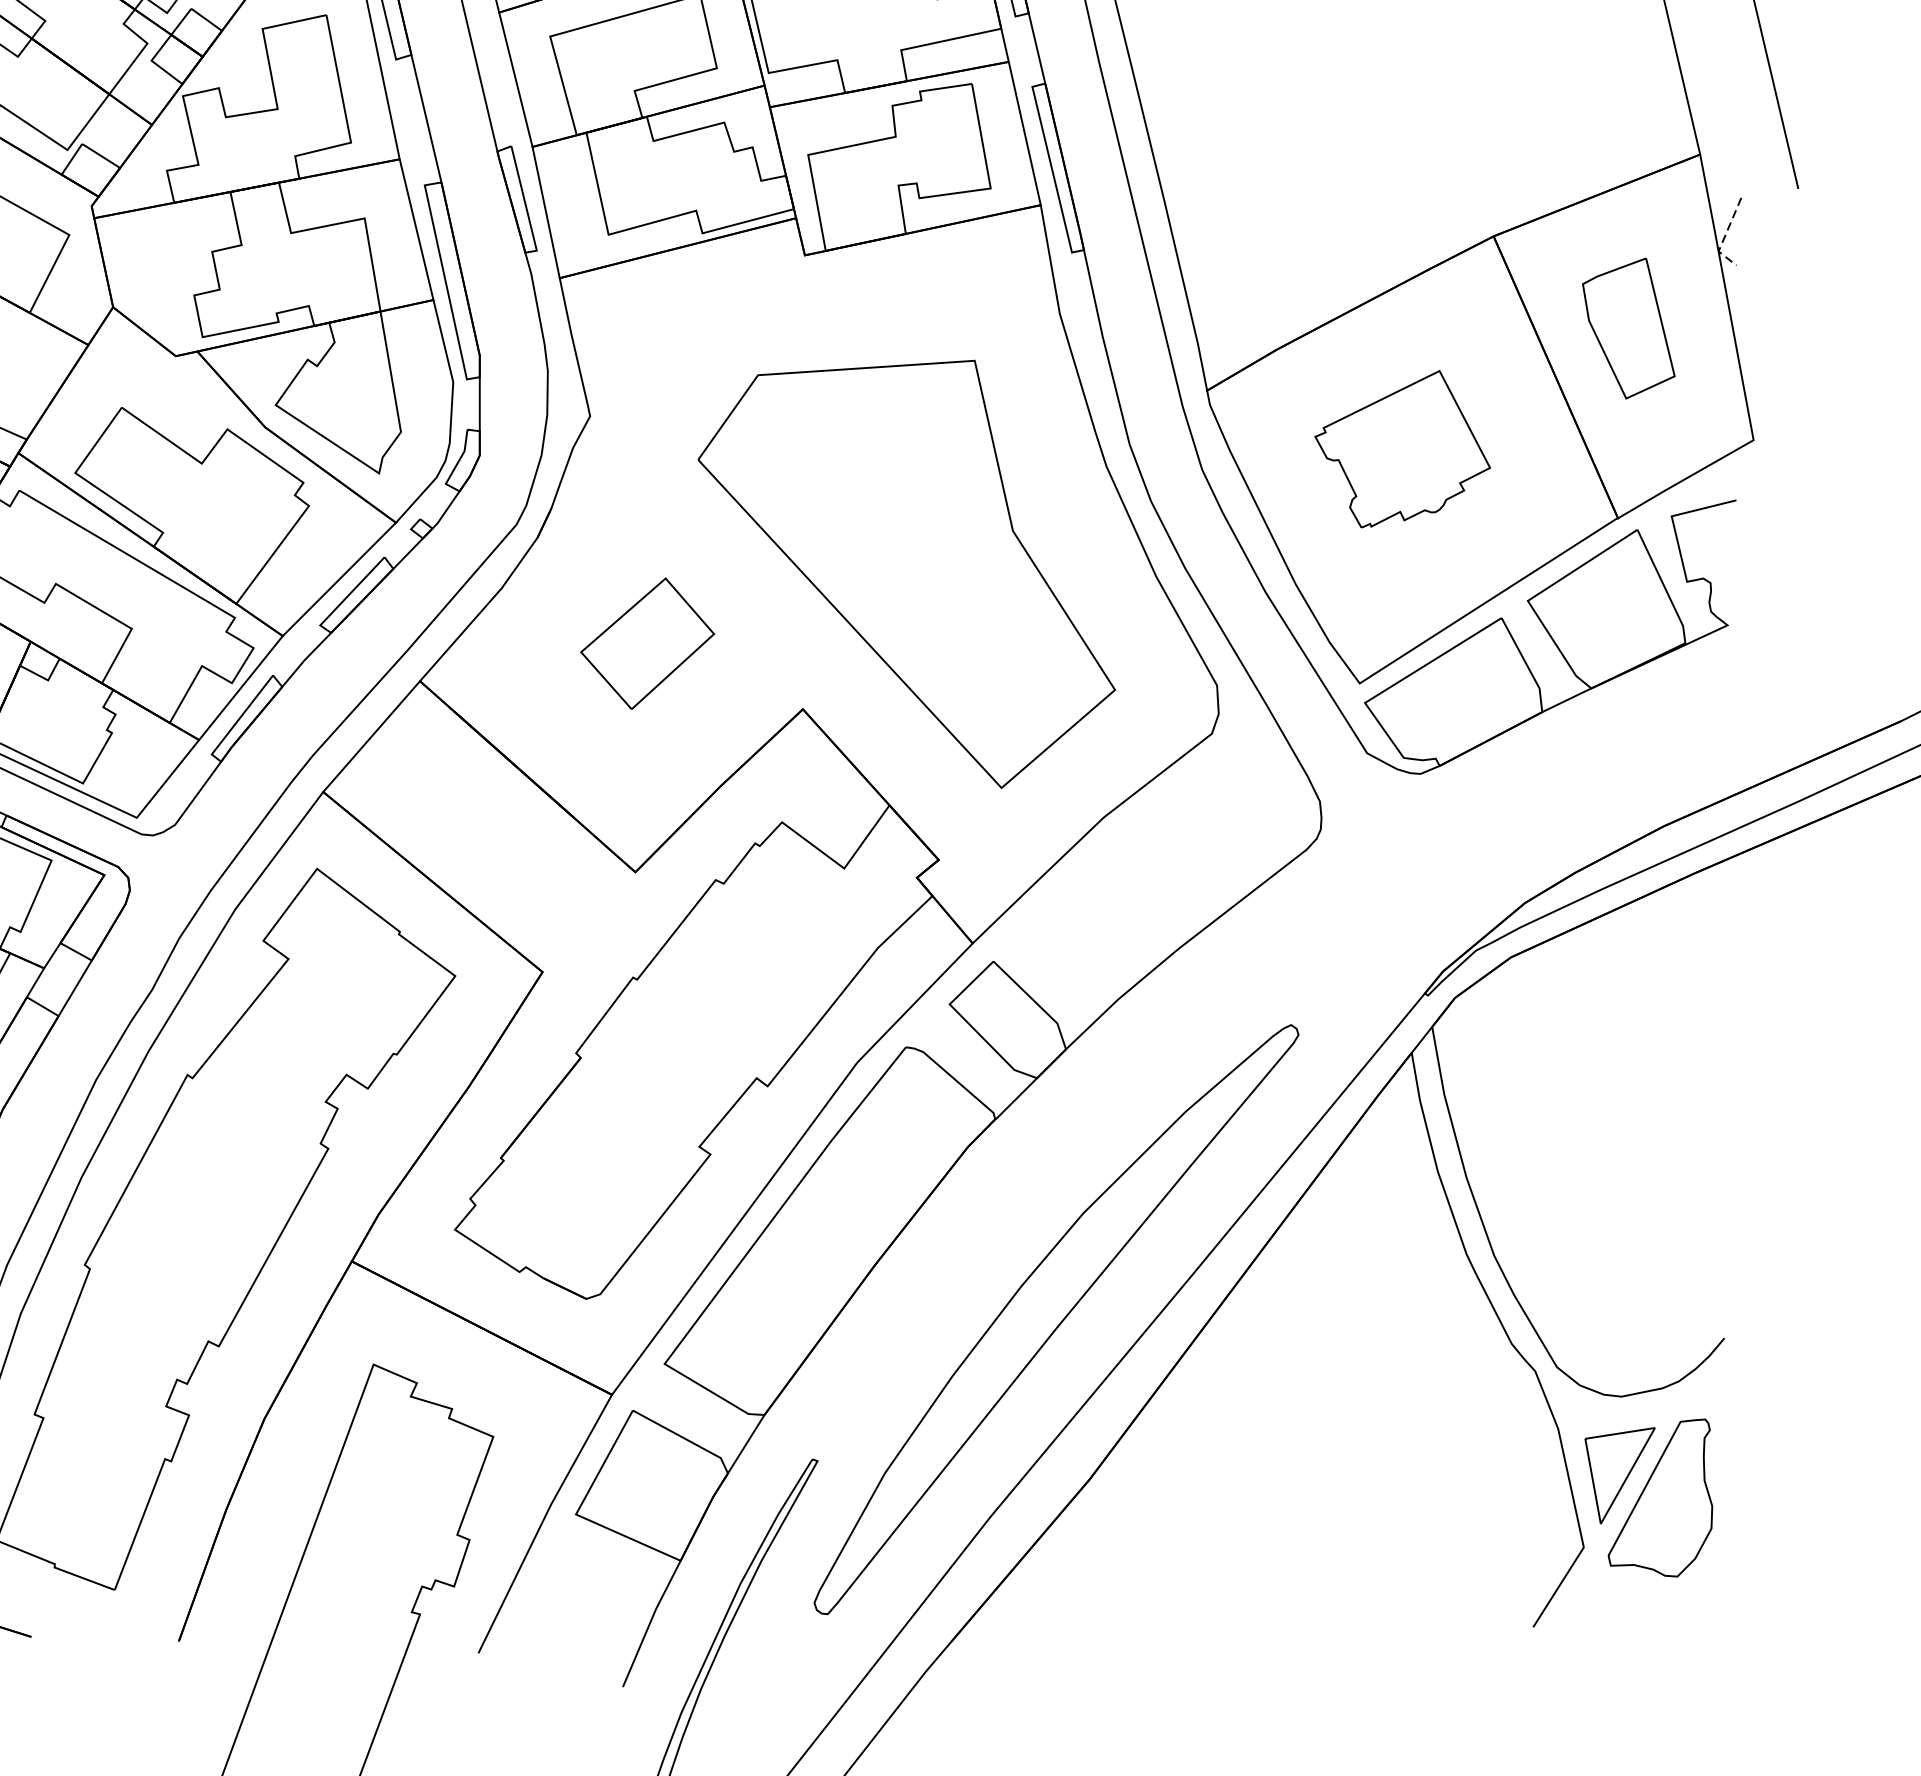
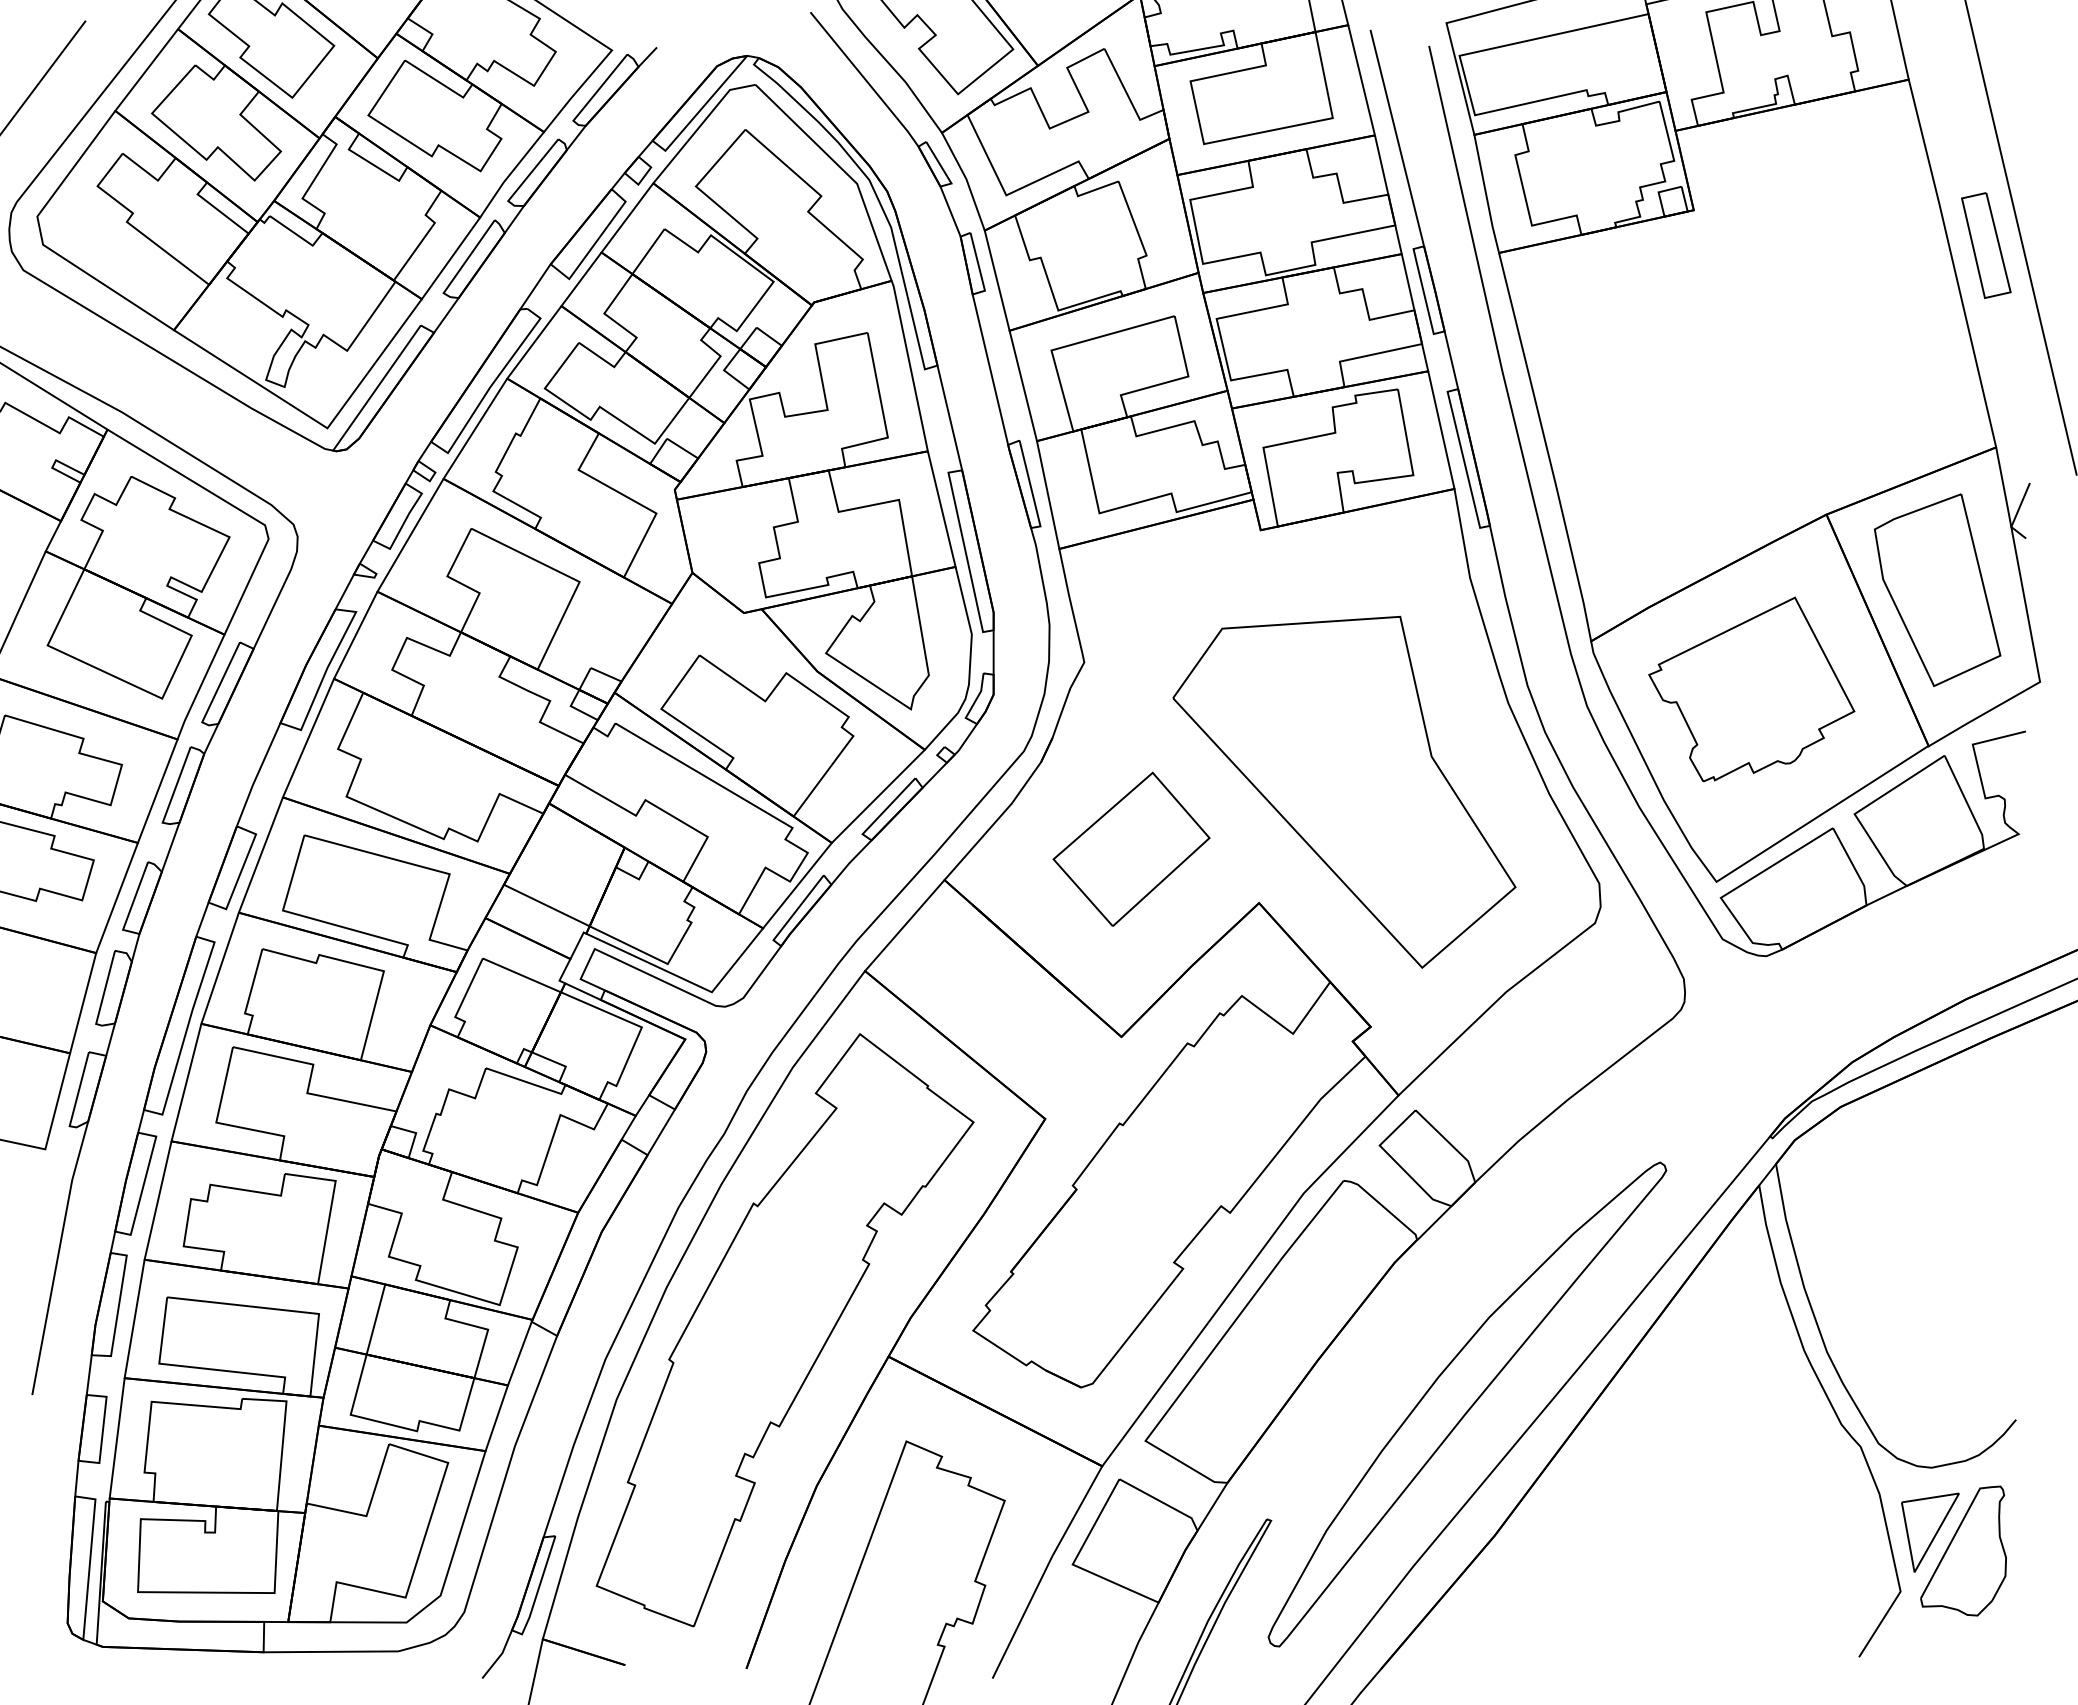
line: (1724, 236) -> (2016, 514), dashed -> solid
part: (1628, 328) -> (1937, 590), size x1.67
part: (1402, 449) -> (1751, 689), size x1.43
part: (647, 642) -> (1131, 848), size x1.43

